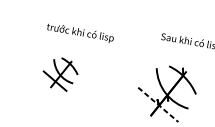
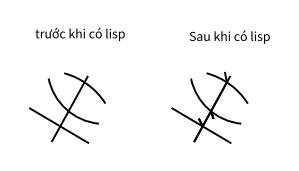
text: (79, 32) -> (79, 34), moved
part: (60, 73) -> (67, 107), size x1.67
line: (158, 104) -> (201, 125), dashed -> solid

